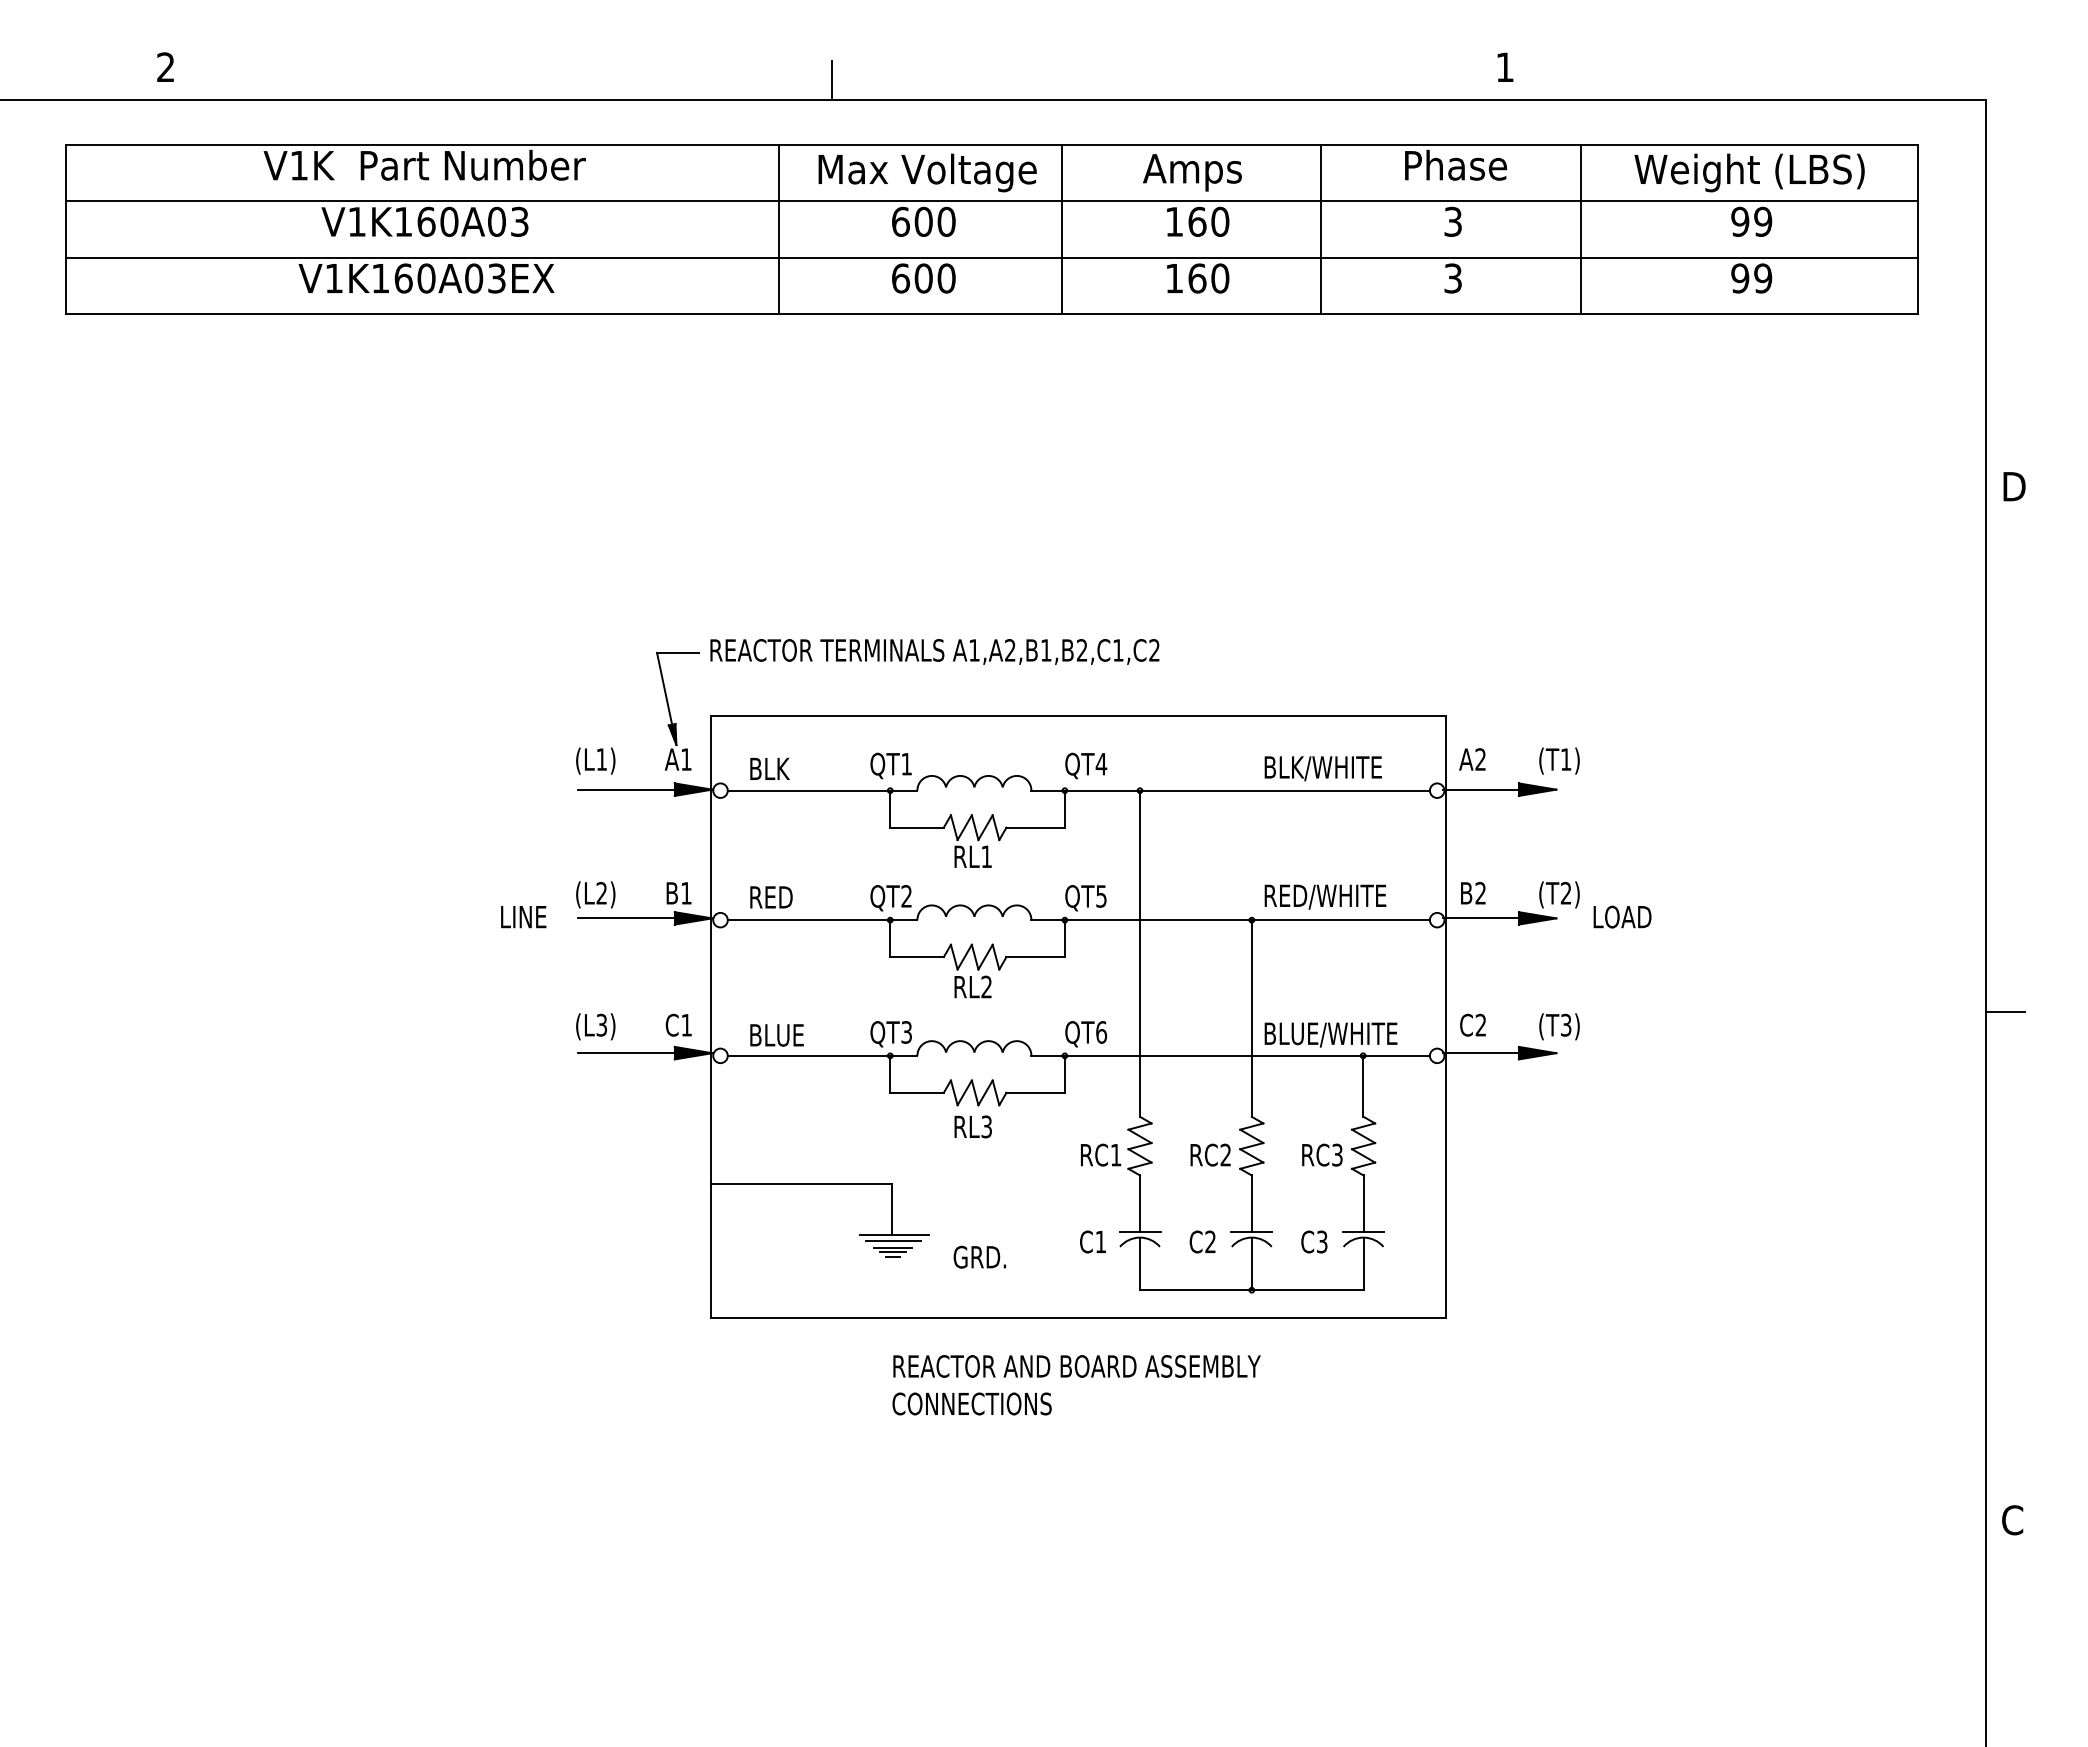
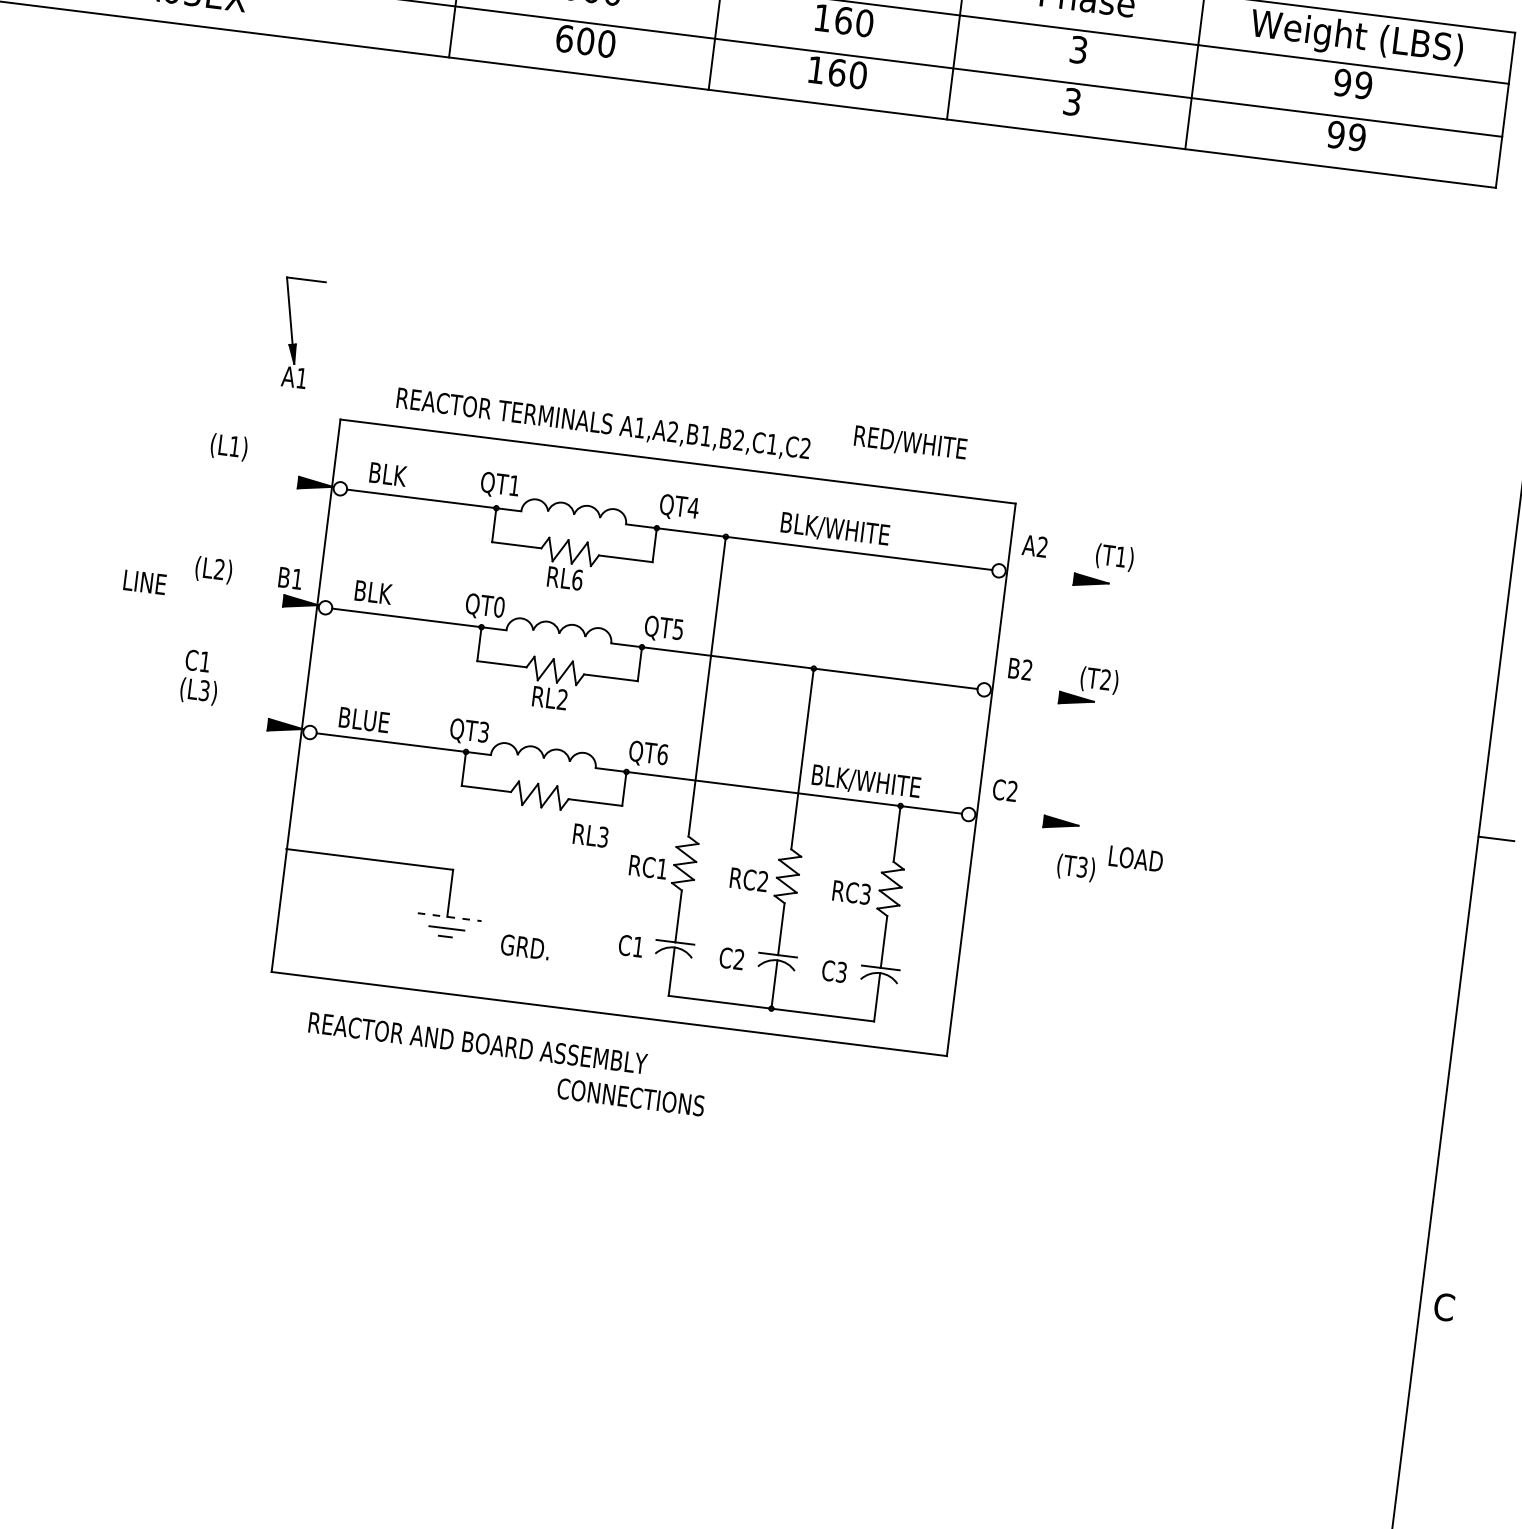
text: (934, 651) -> (603, 424), moved
part: (670, 711) -> (292, 332), moved
text: (1322, 768) -> (834, 529), moved
line: (626, 789) -> (254, 476), removed
line: (1480, 789) -> (1038, 574), removed
text: (986, 856) -> (577, 579), RL1 -> RL6
text: (906, 896) -> (499, 607), QT2 -> QT0
text: (1325, 896) -> (910, 443), moved
text: (772, 897) -> (375, 592), RED -> BLK
text: (1622, 916) -> (1136, 858), moved
line: (626, 918) -> (239, 595), removed
line: (1480, 918) -> (1024, 693), removed
text: (678, 1024) -> (197, 660), moved
text: (1559, 1026) -> (1076, 867), moved
text: (1344, 1034) -> (885, 784), BLUE/WHITE -> BLK/WHITE
line: (626, 1053) -> (223, 719), removed
line: (1480, 1053) -> (1008, 817), removed
text: (972, 1126) -> (590, 835), moved
line: (894, 1235) -> (449, 917), solid -> dashed
line: (893, 1241) -> (447, 922), removed
line: (893, 1251) -> (446, 932), removed
text: (1076, 1366) -> (477, 1043), moved
text: (971, 1403) -> (630, 1096), moved

